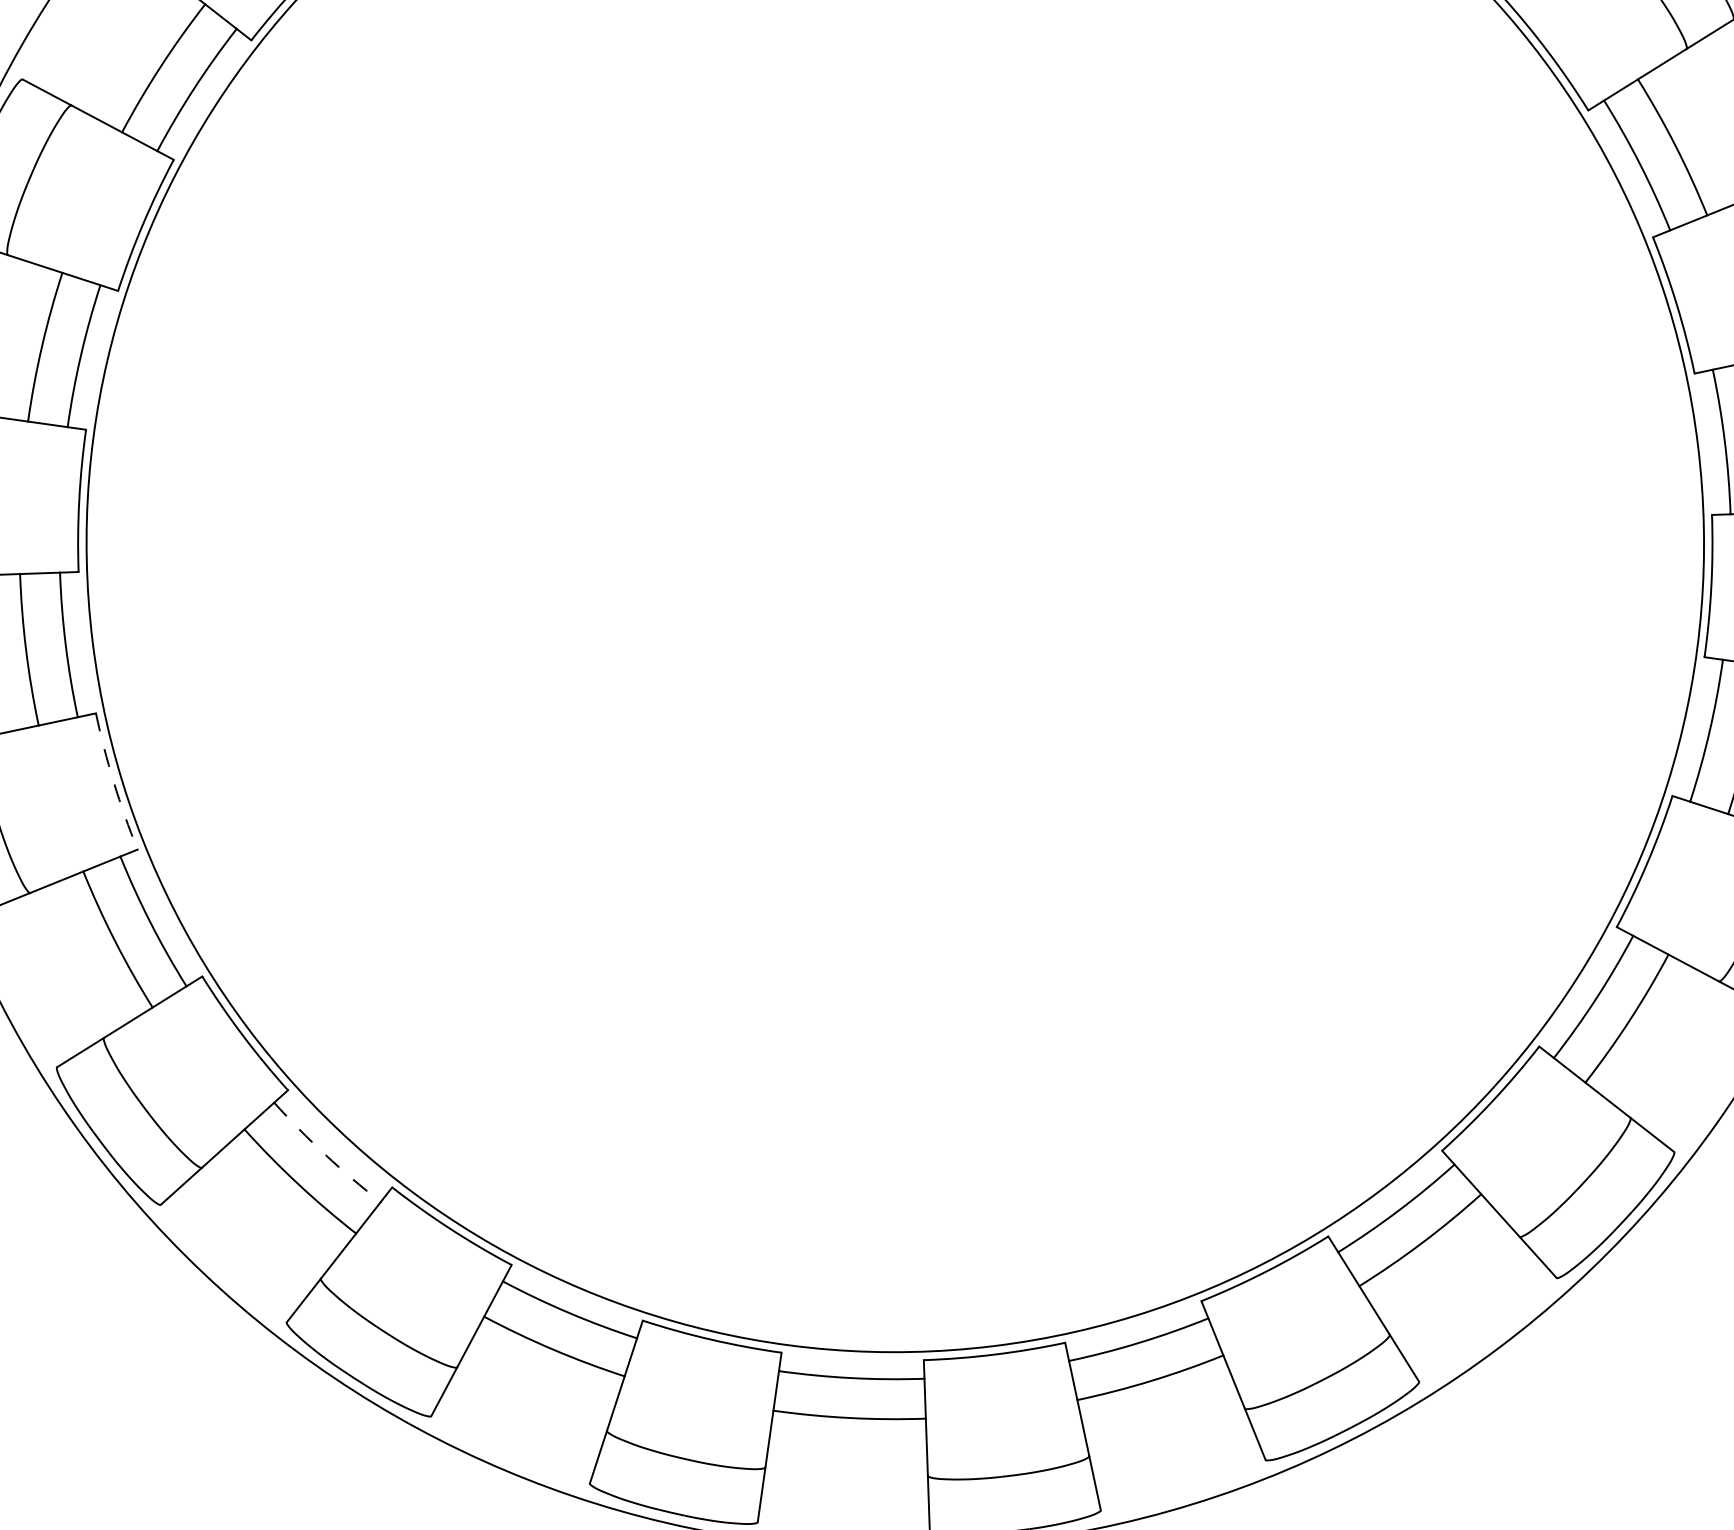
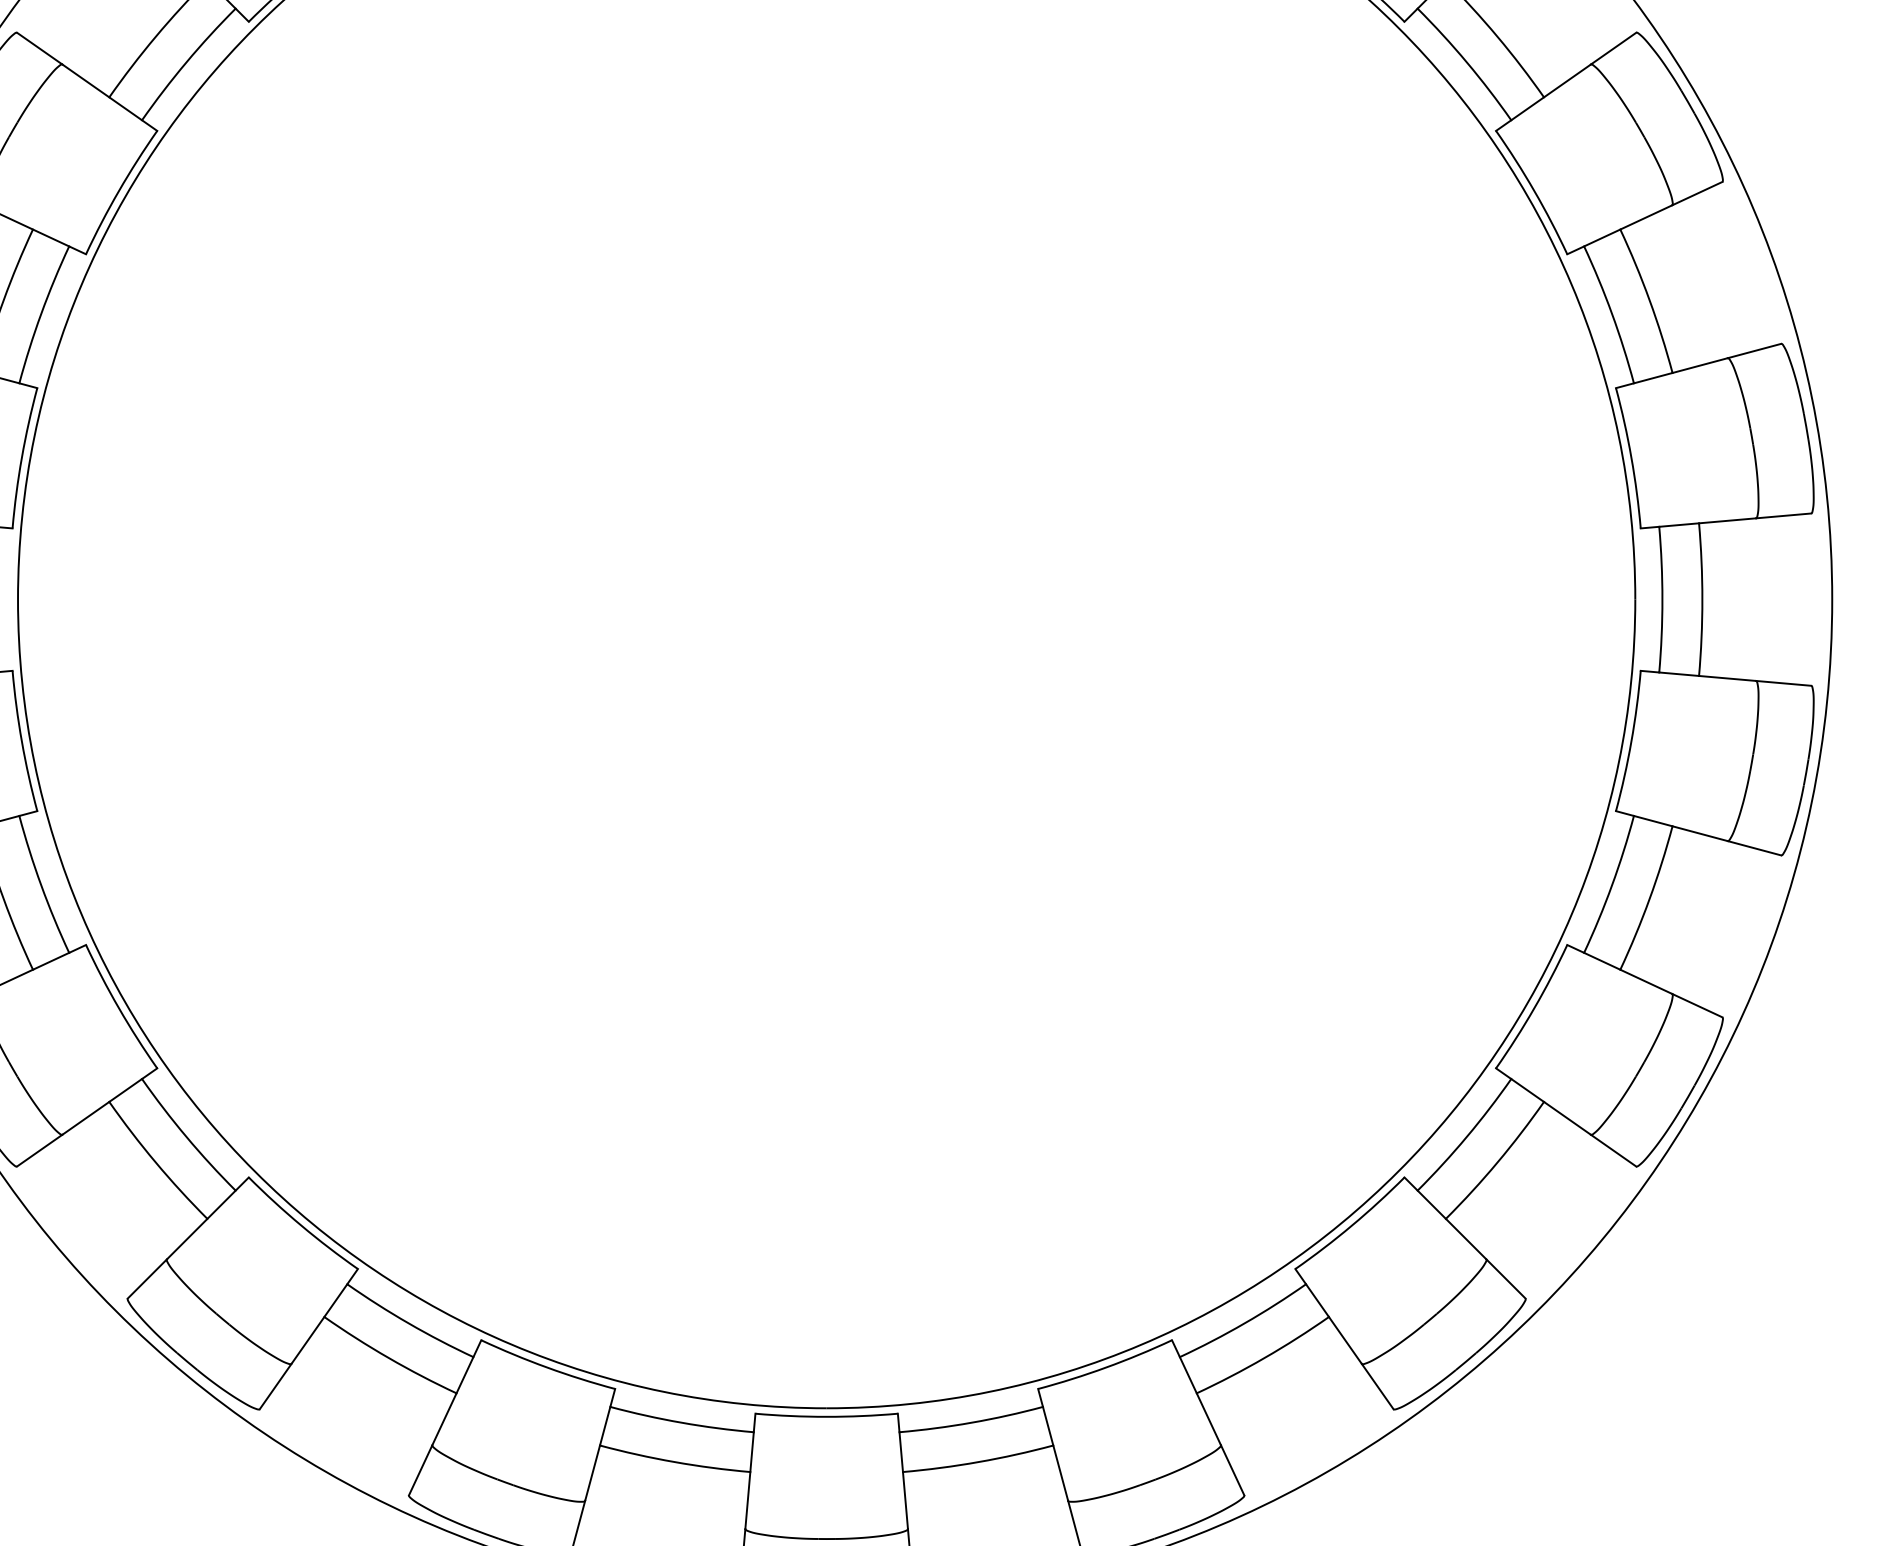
arc: (113, 782) -> (21, 741), dashed -> solid
arc: (325, 1154) -> (186, 1136), dashed -> solid

